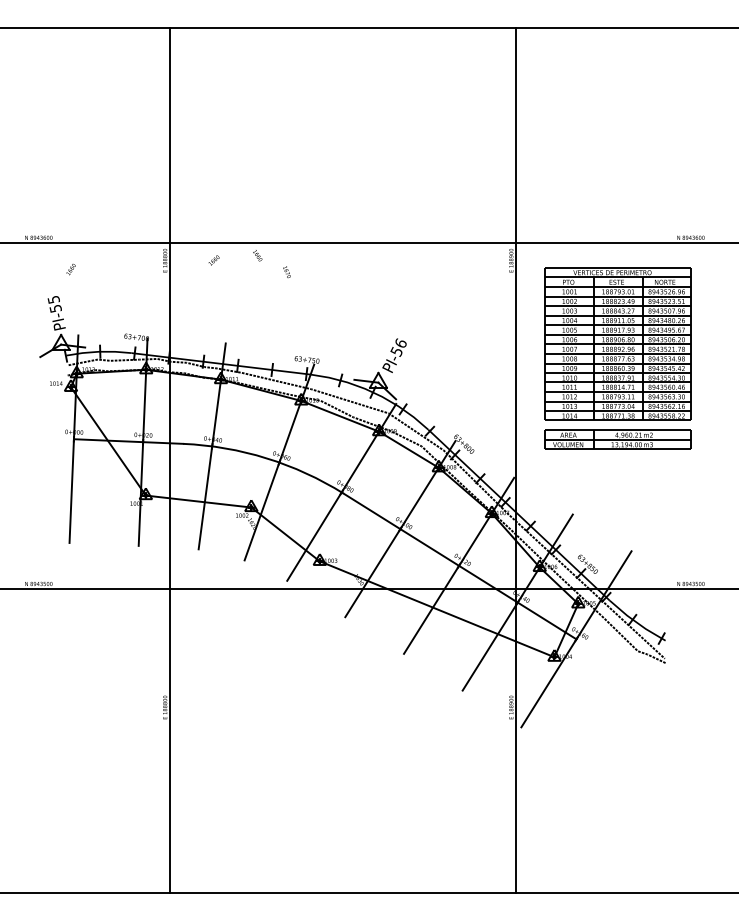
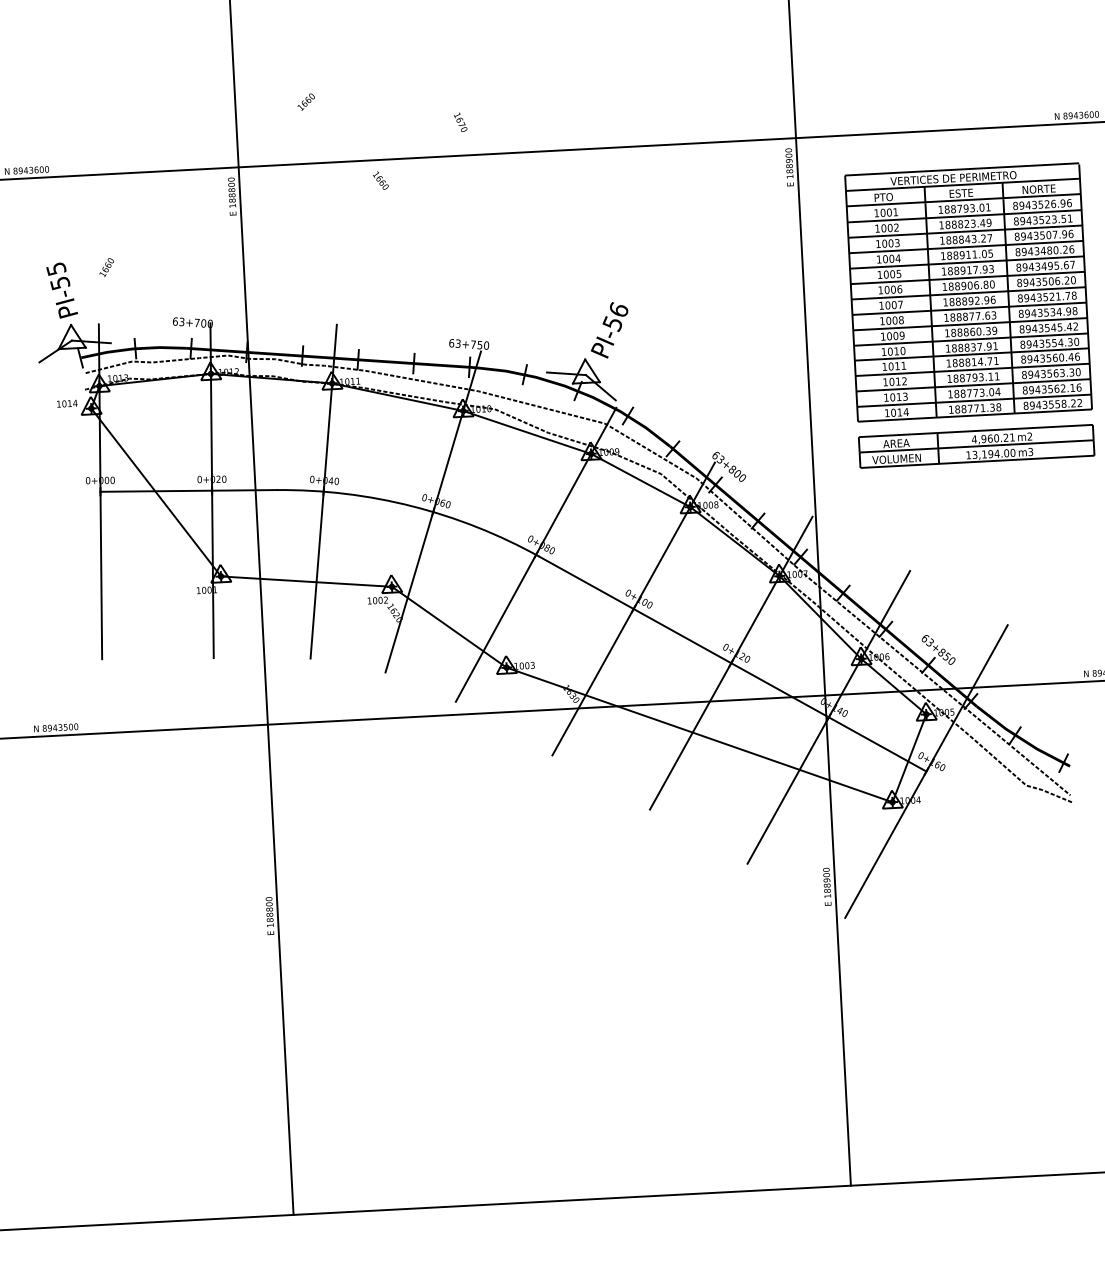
text: (213, 260) -> (305, 102), moved
text: (70, 269) -> (105, 267), moved
text: (286, 272) -> (459, 123), moved

